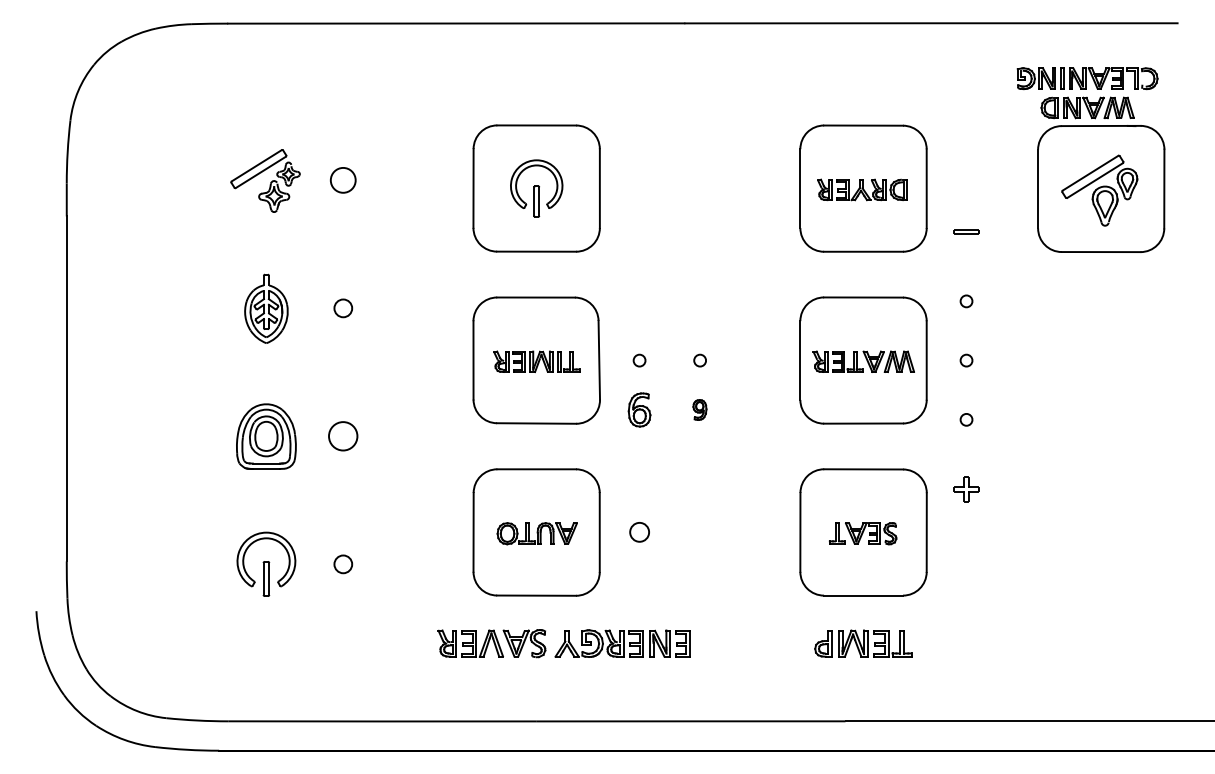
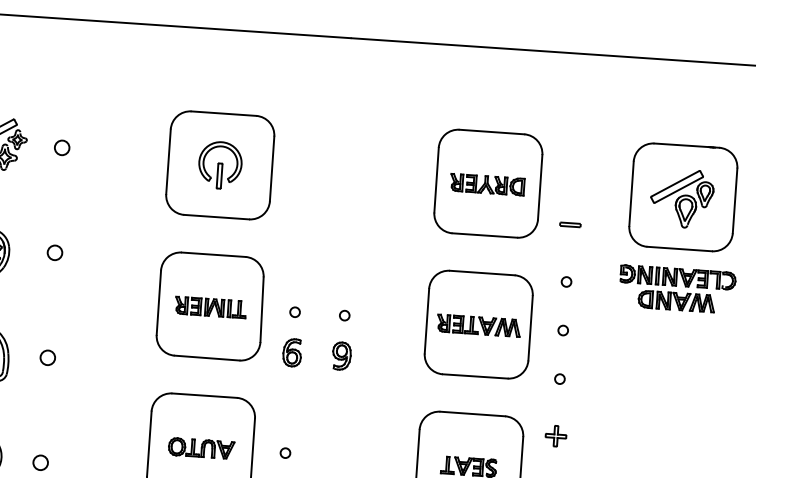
part: (1087, 93) -> (677, 289), moved
circle: (343, 180) -> (62, 147), size x0.71
part: (699, 409) -> (341, 355), size x1.67
circle: (343, 436) -> (47, 357), size x0.62
circle: (639, 532) -> (285, 453), size x0.62

